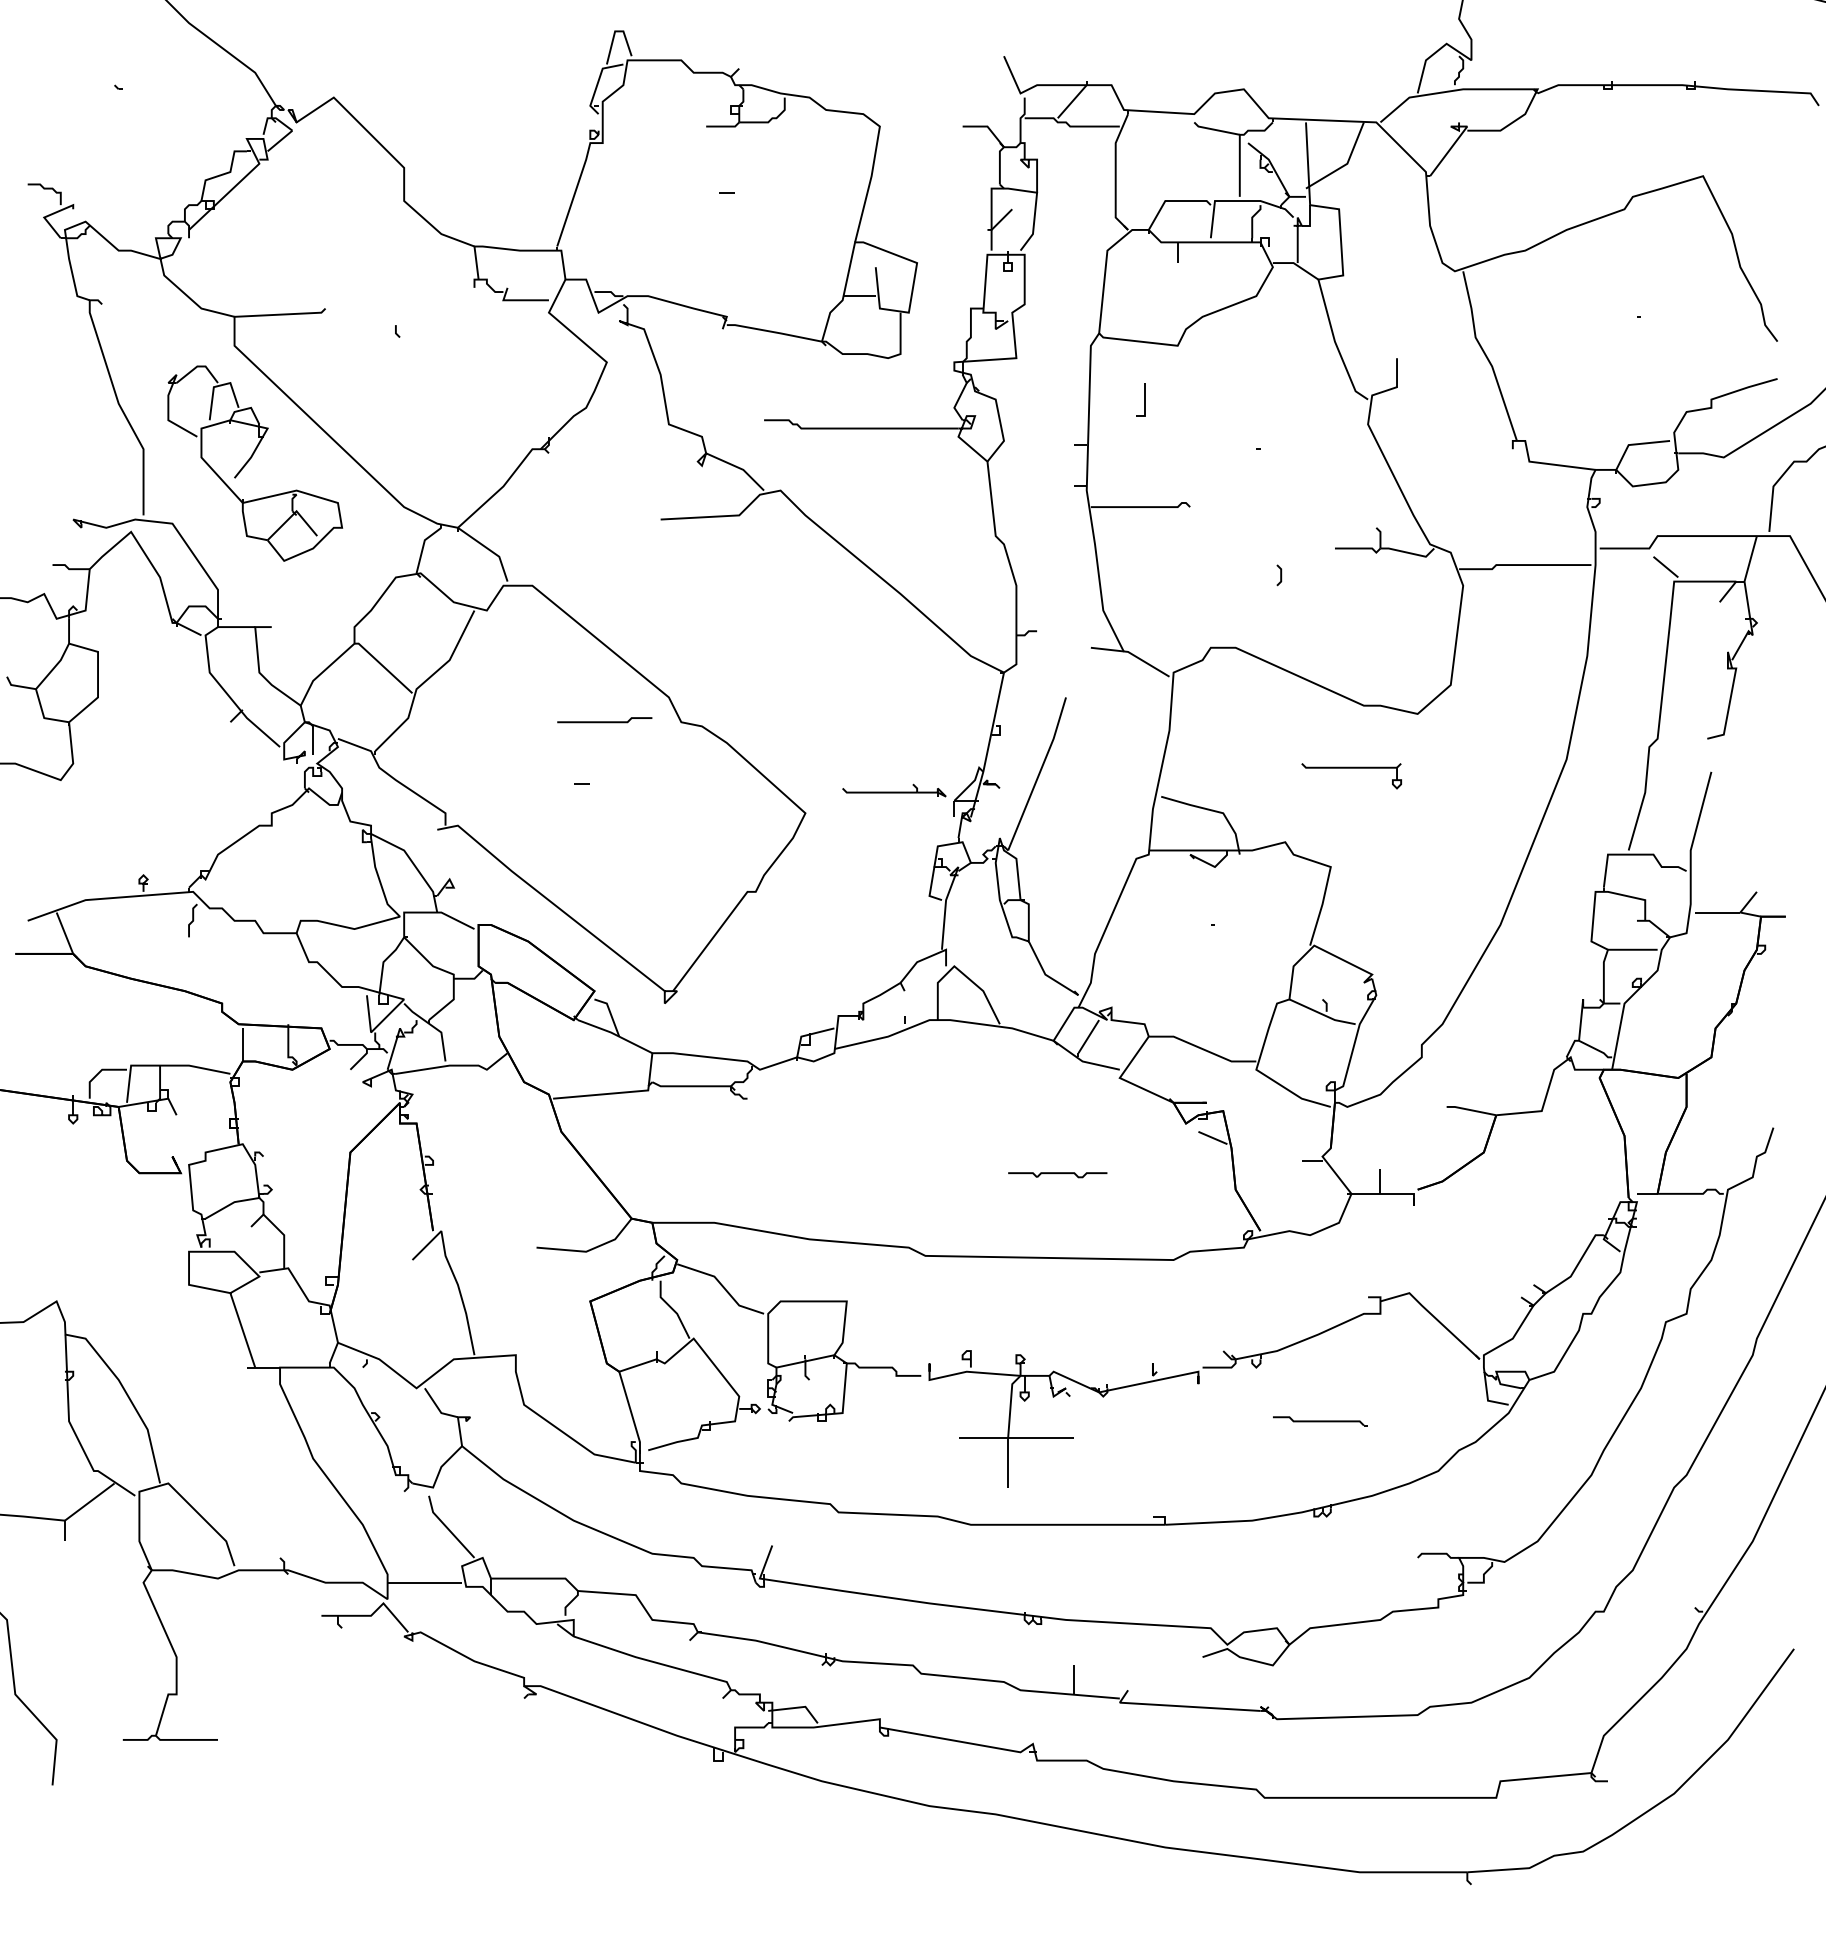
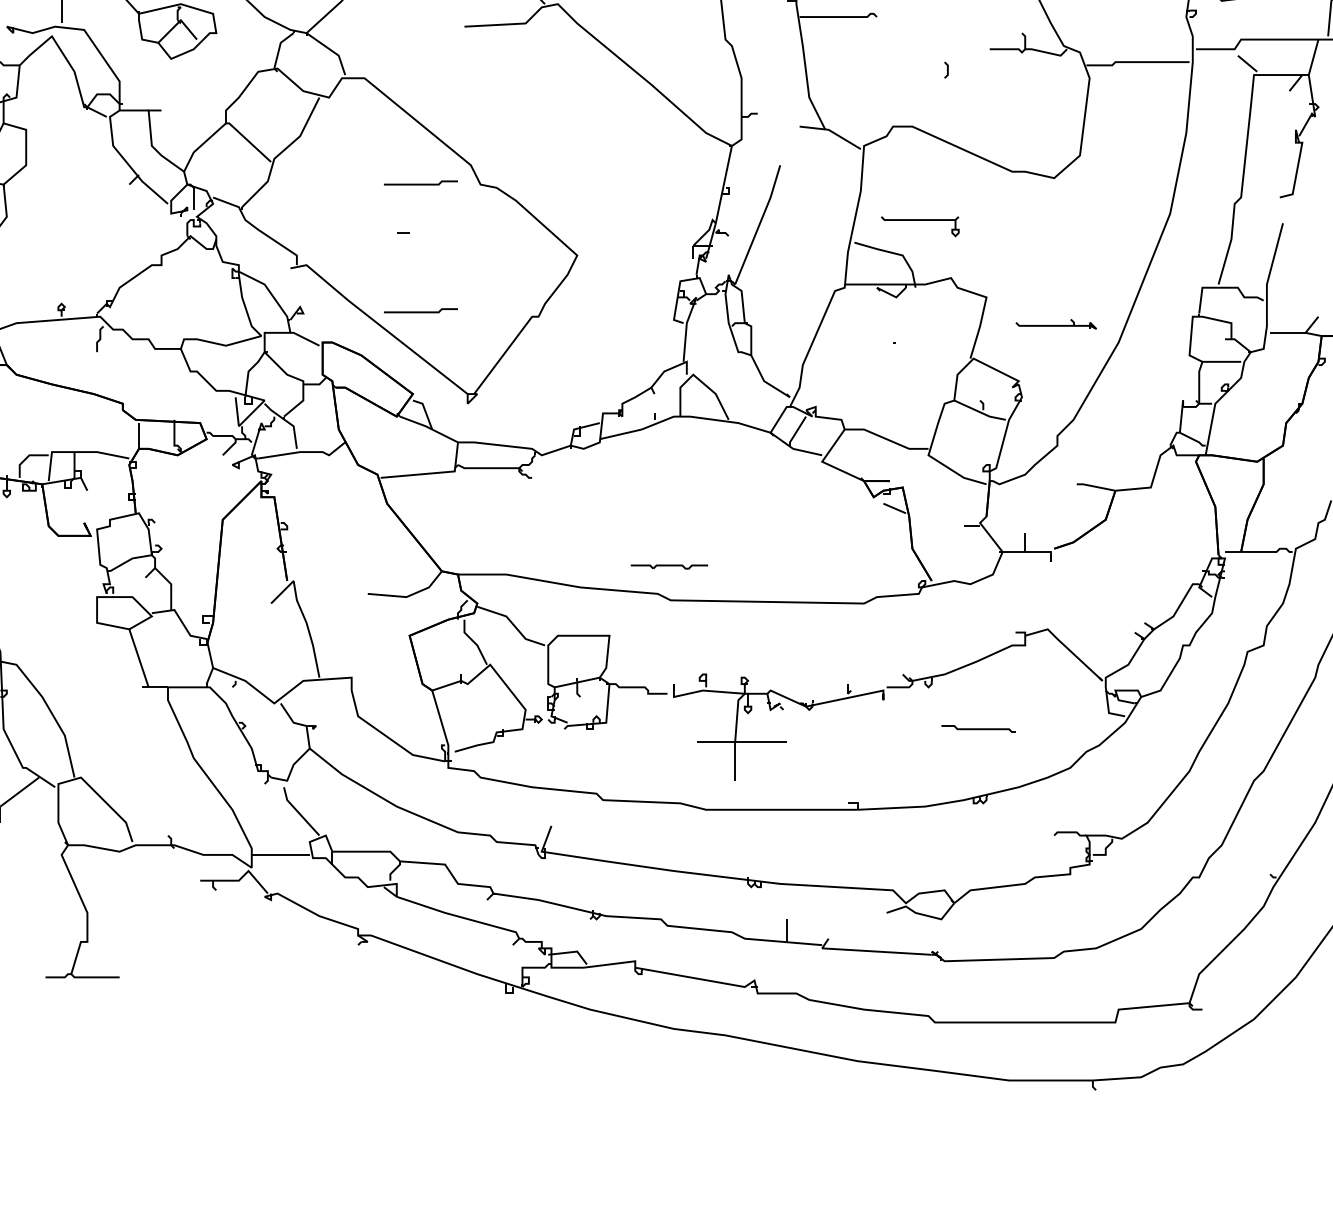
part: (1351, 768) -> (920, 220), moved
part: (894, 790) -> (1056, 324), moved
line: (604, 885) -> (420, 311), added
part: (1057, 1175) -> (669, 567), moved

